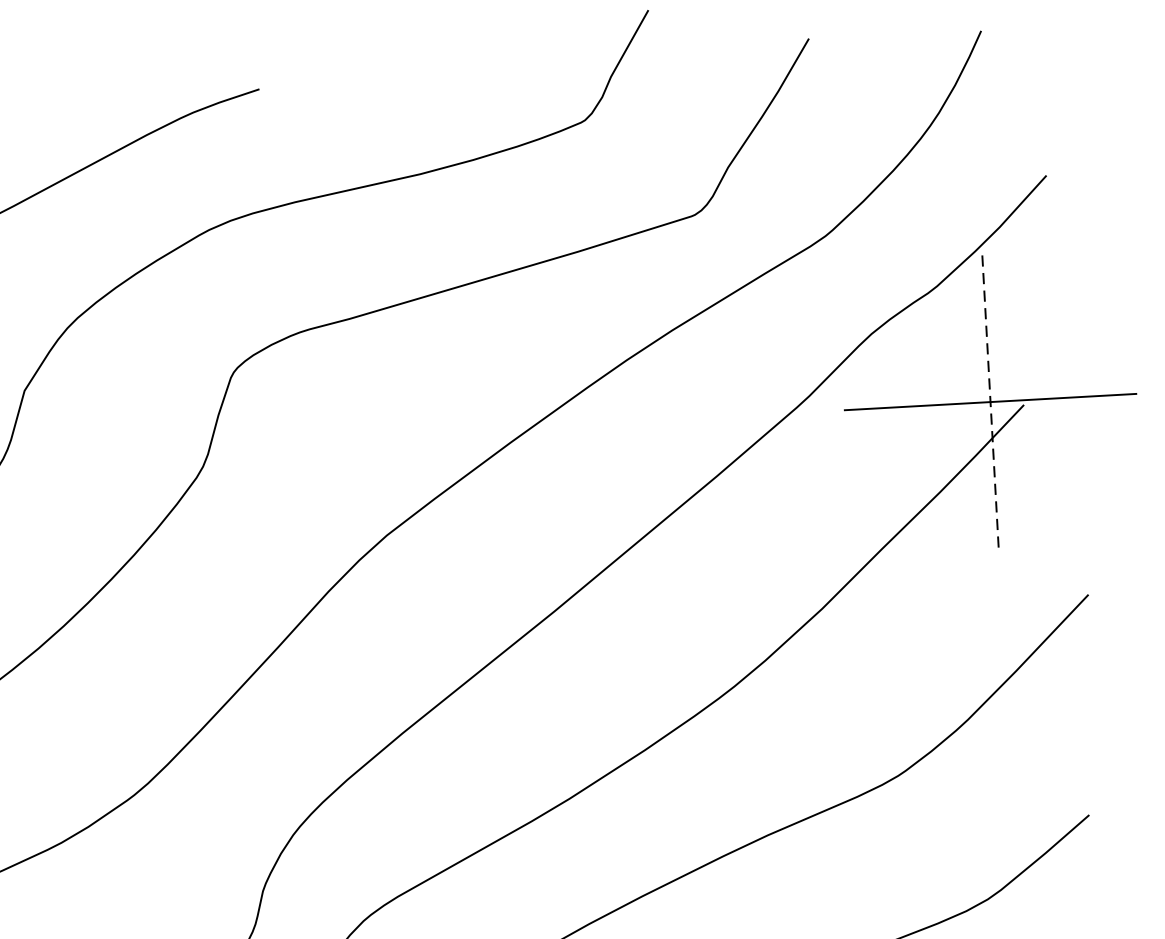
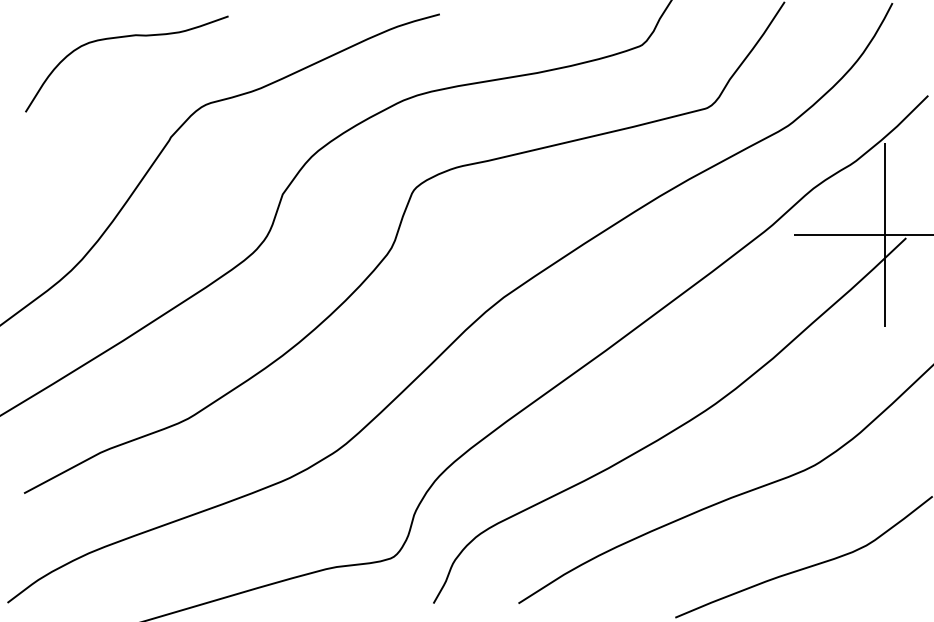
line: (990, 402) -> (885, 235), dashed -> solid

